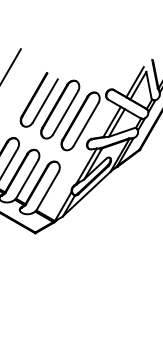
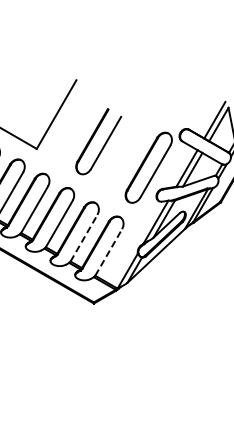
part: (60, 109) -> (124, 153), removed
line: (27, 179) -> (84, 238), solid -> dashed
line: (47, 191) -> (108, 252), solid -> dashed

